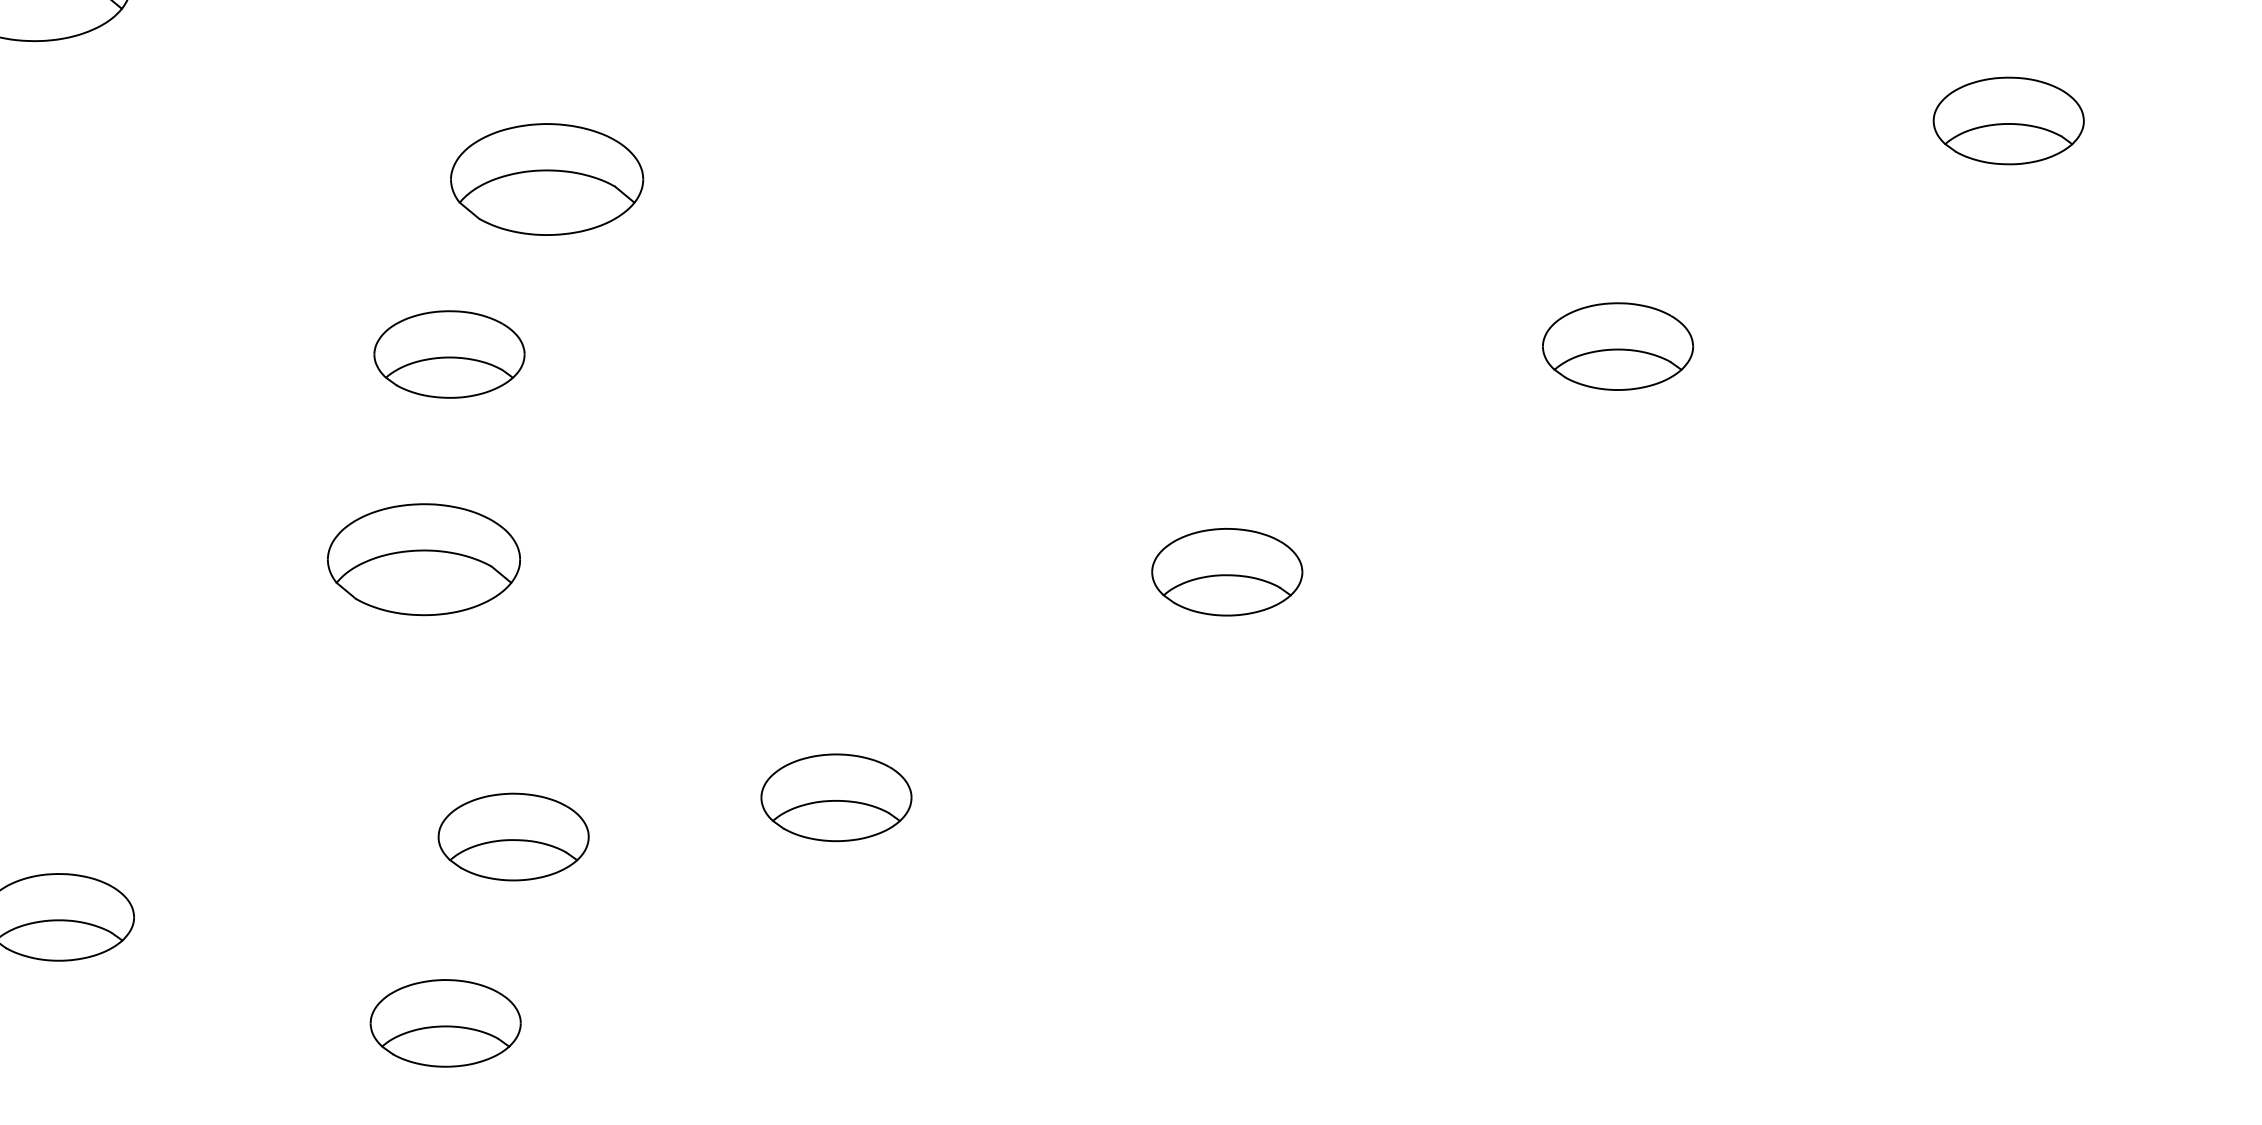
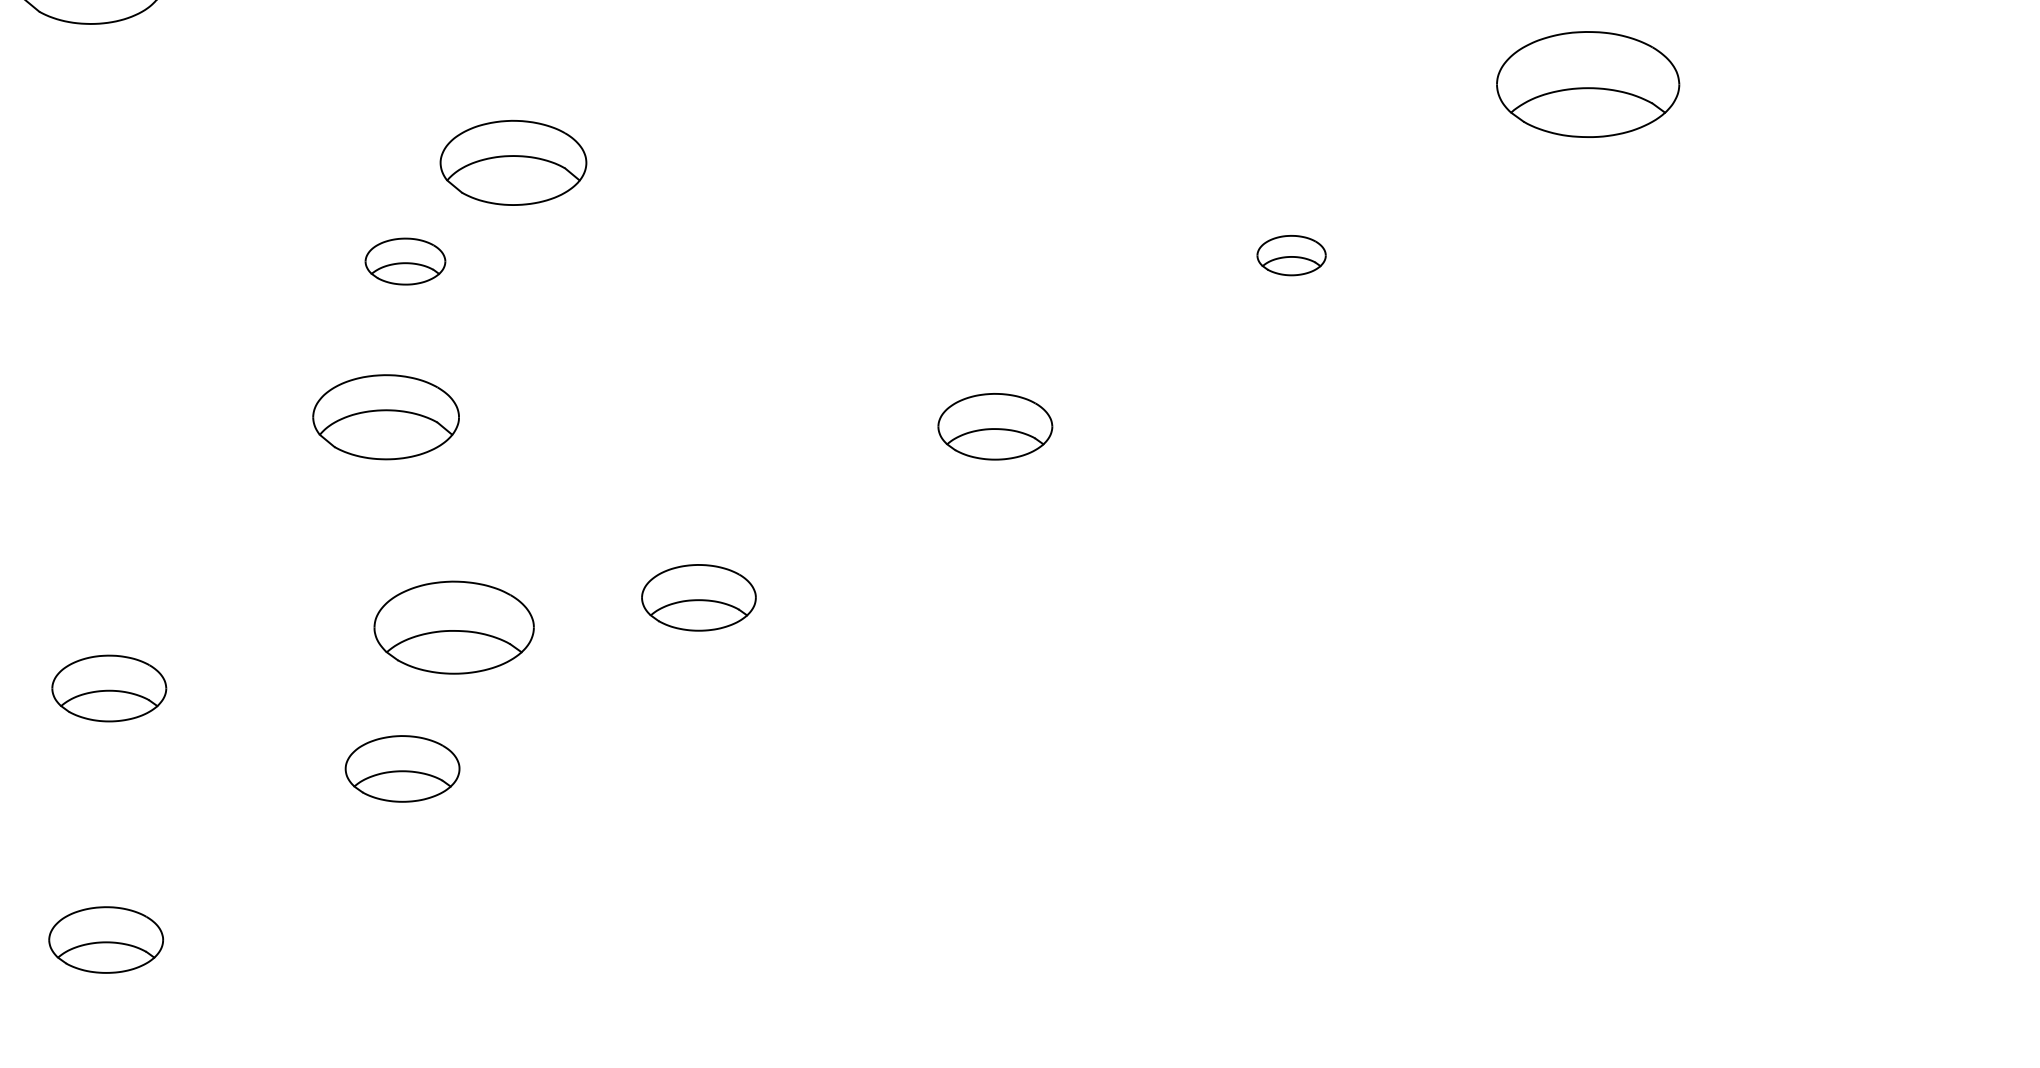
part: (2008, 120) -> (1587, 84), size x1.6
part: (547, 178) -> (513, 162), moved
part: (1617, 346) -> (1291, 255), size x0.6
part: (449, 354) -> (405, 261), size x0.7
part: (512, 836) -> (453, 627), size x1.4

